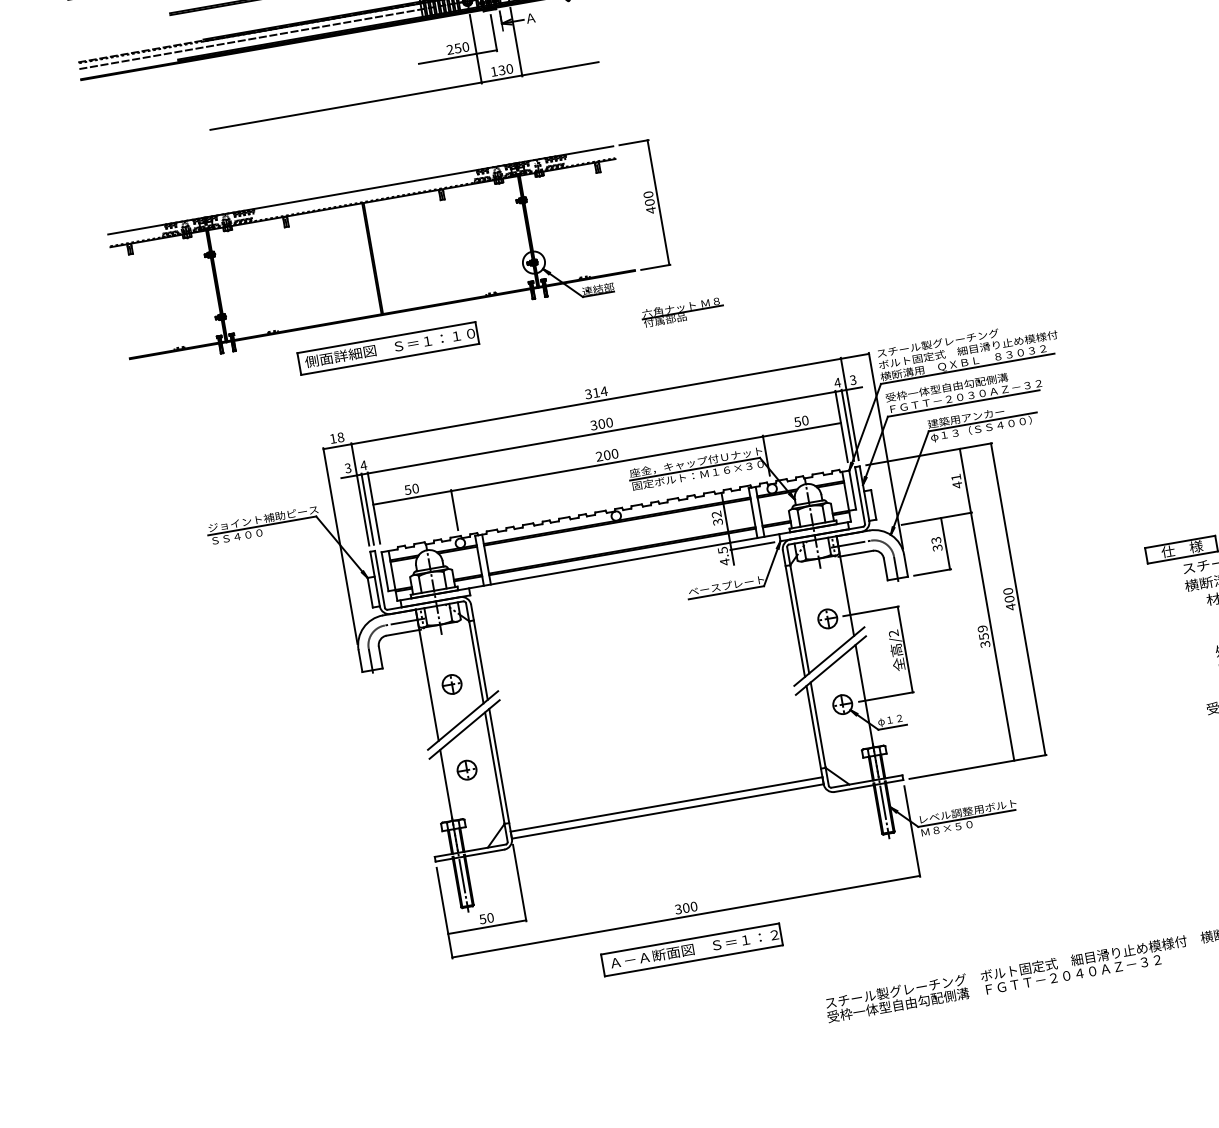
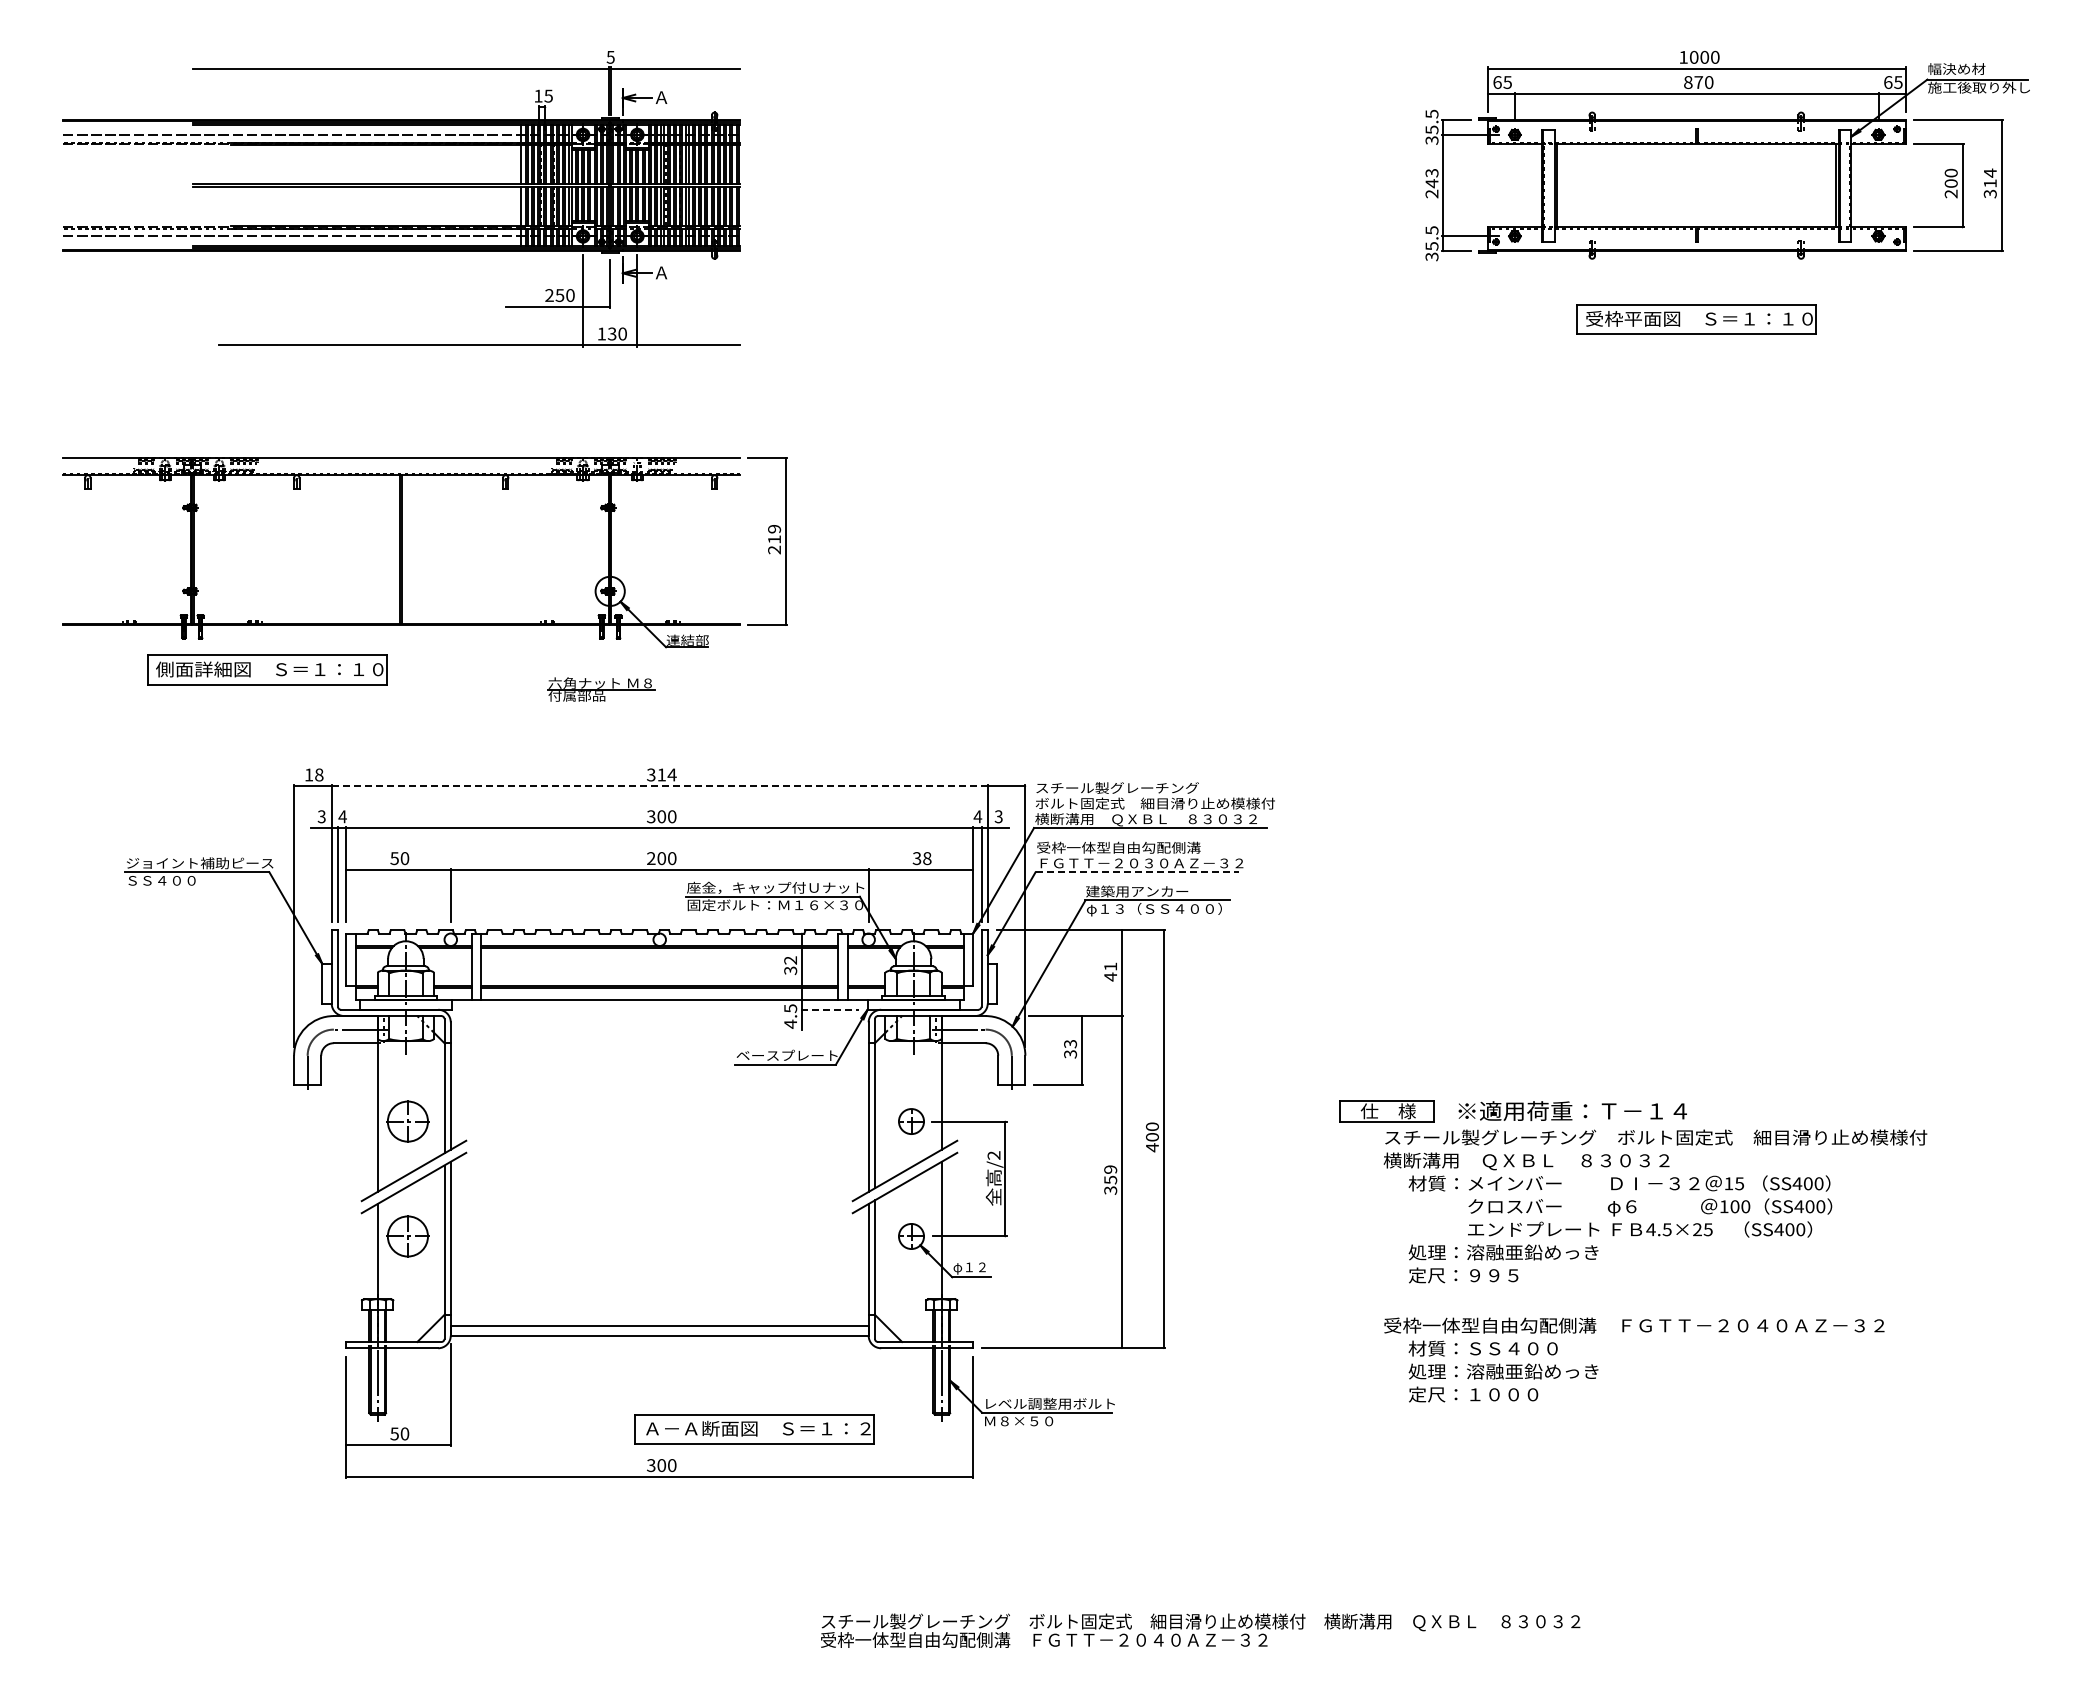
text: (649, 202) -> (774, 539), 400 -> 219
part: (682, 312) -> (601, 689), moved
part: (388, 348) -> (267, 669), moved
line: (596, 401) -> (660, 786), solid -> dashed
line: (963, 403) -> (1137, 872), solid -> dashed
text: (801, 421) -> (922, 858), 50 -> 38
line: (752, 545) -> (830, 1009), solid -> dashed
part: (451, 684) -> (407, 1121), size x1.6
part: (466, 770) -> (407, 1236), size x1.6
part: (691, 950) -> (754, 1429), moved

